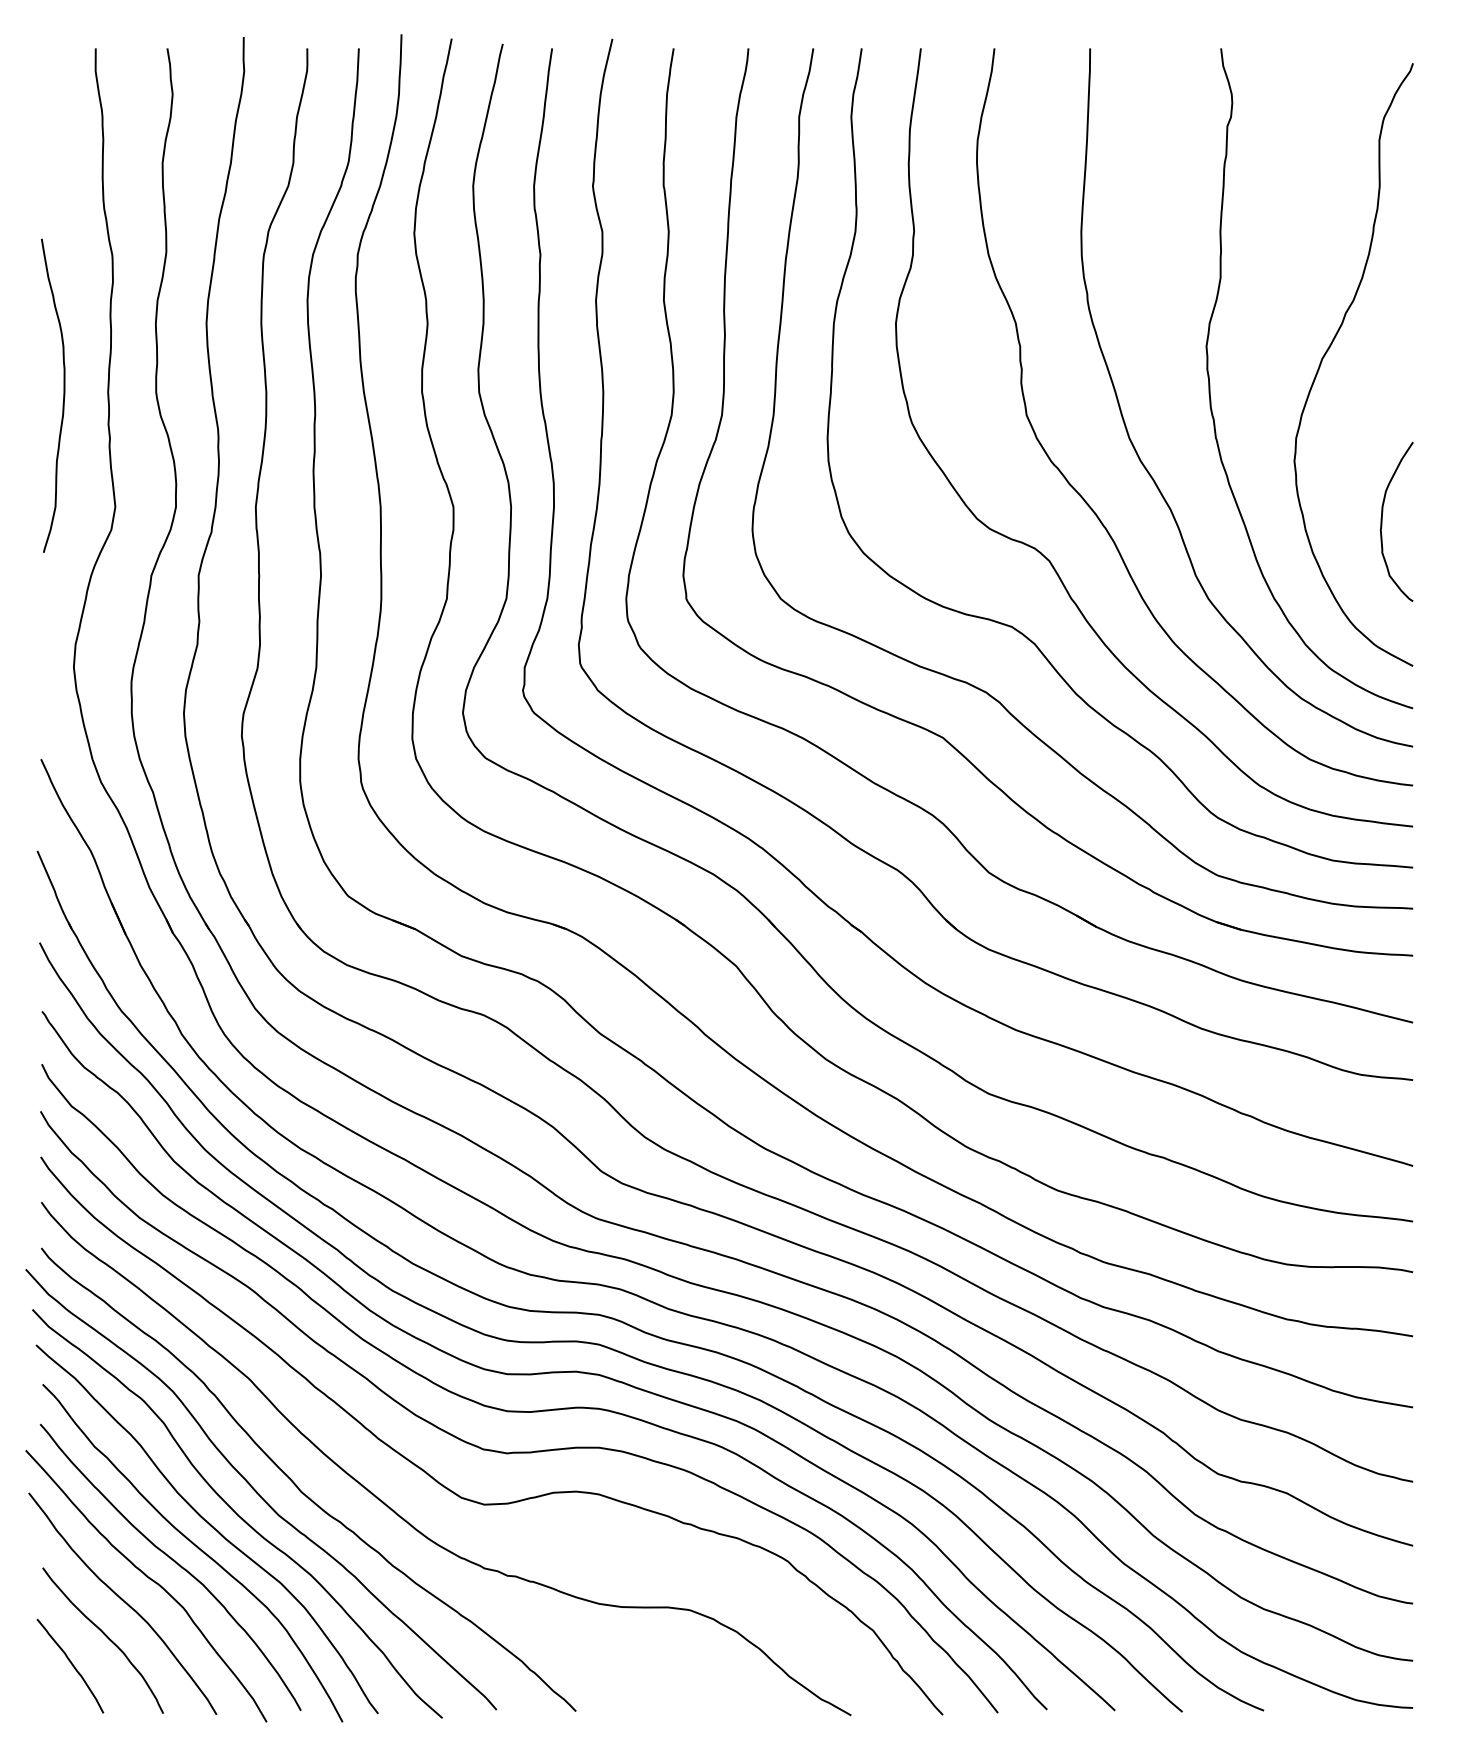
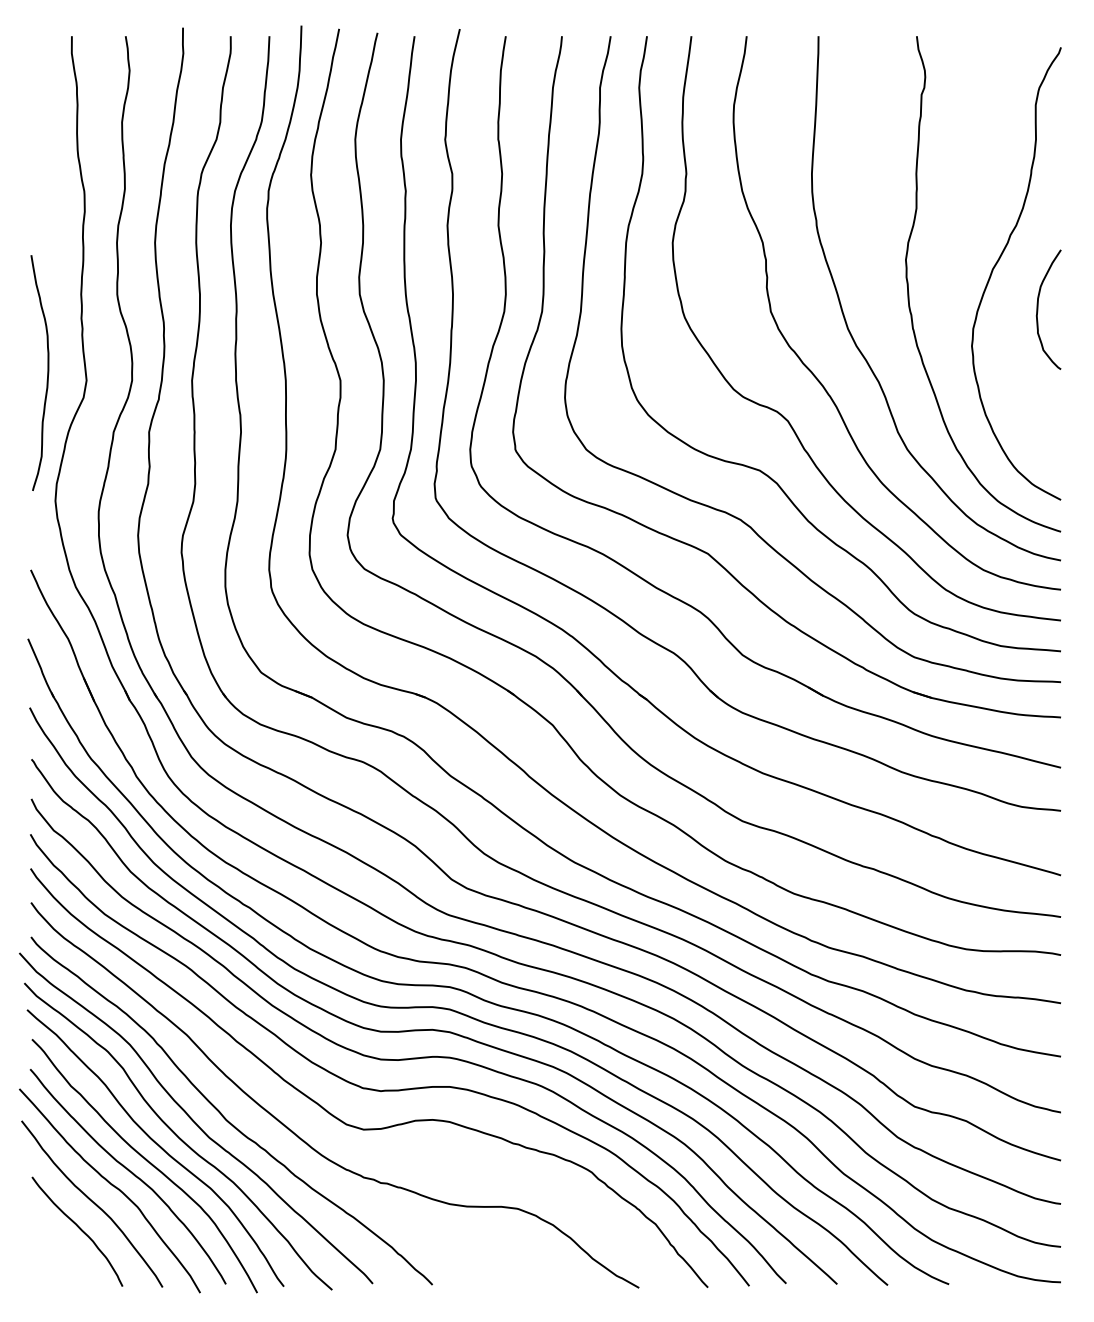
curve: (63, 395) -> (47, 372), moved
curve: (1383, 521) -> (1038, 309), moved
curve: (71, 1665) -> (53, 1250), removed

